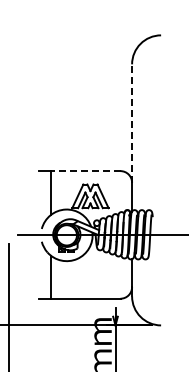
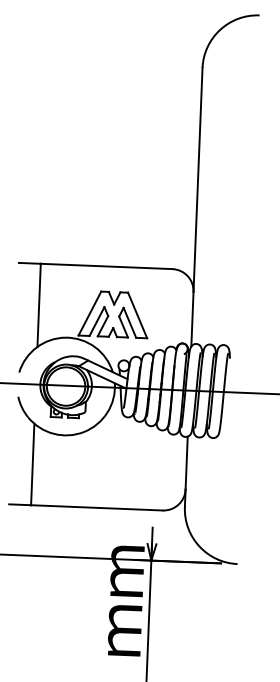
line: (132, 123) -> (198, 179), dashed -> solid
line: (85, 171) -> (106, 267), dashed -> solid

